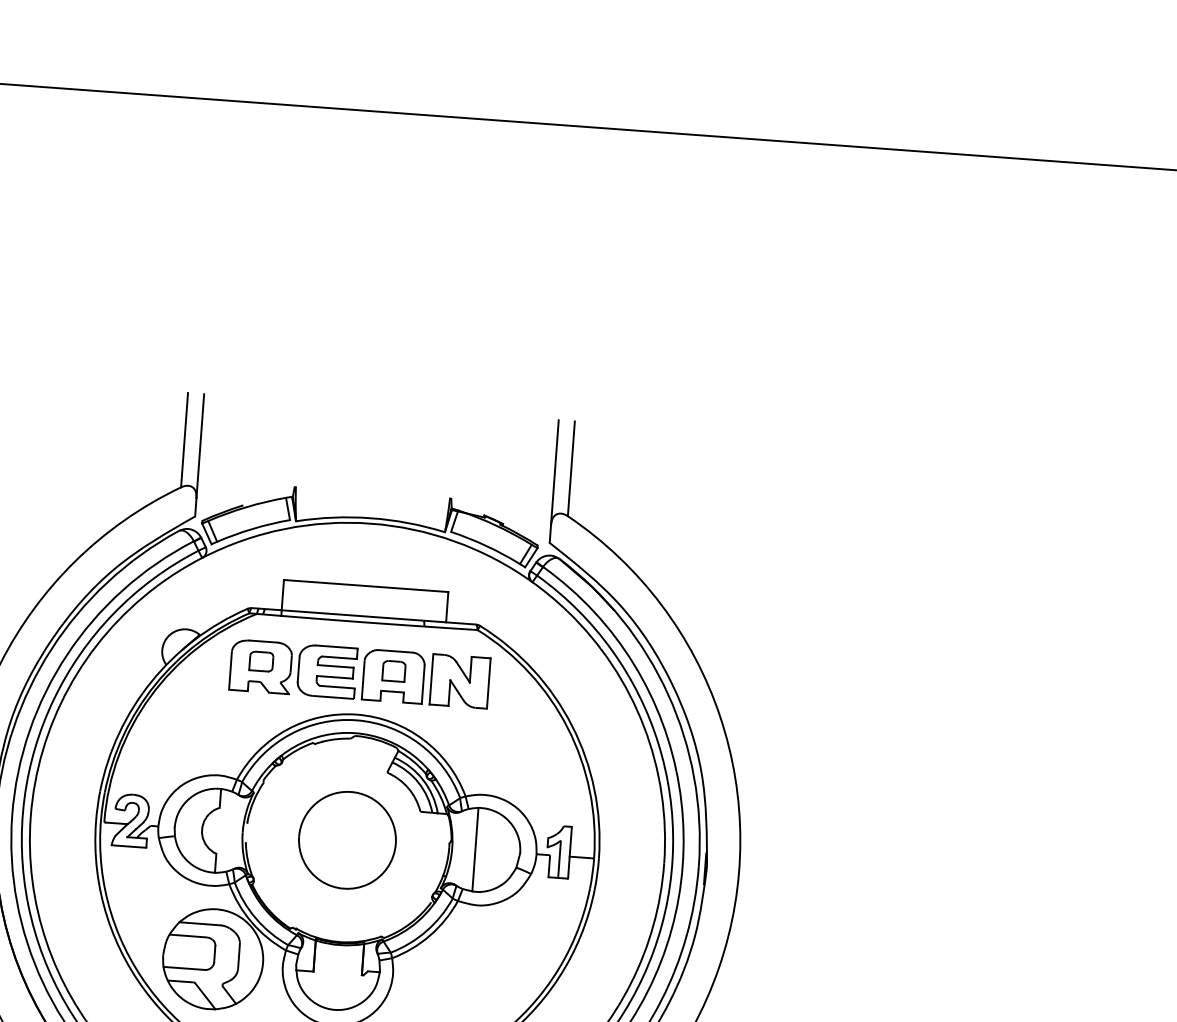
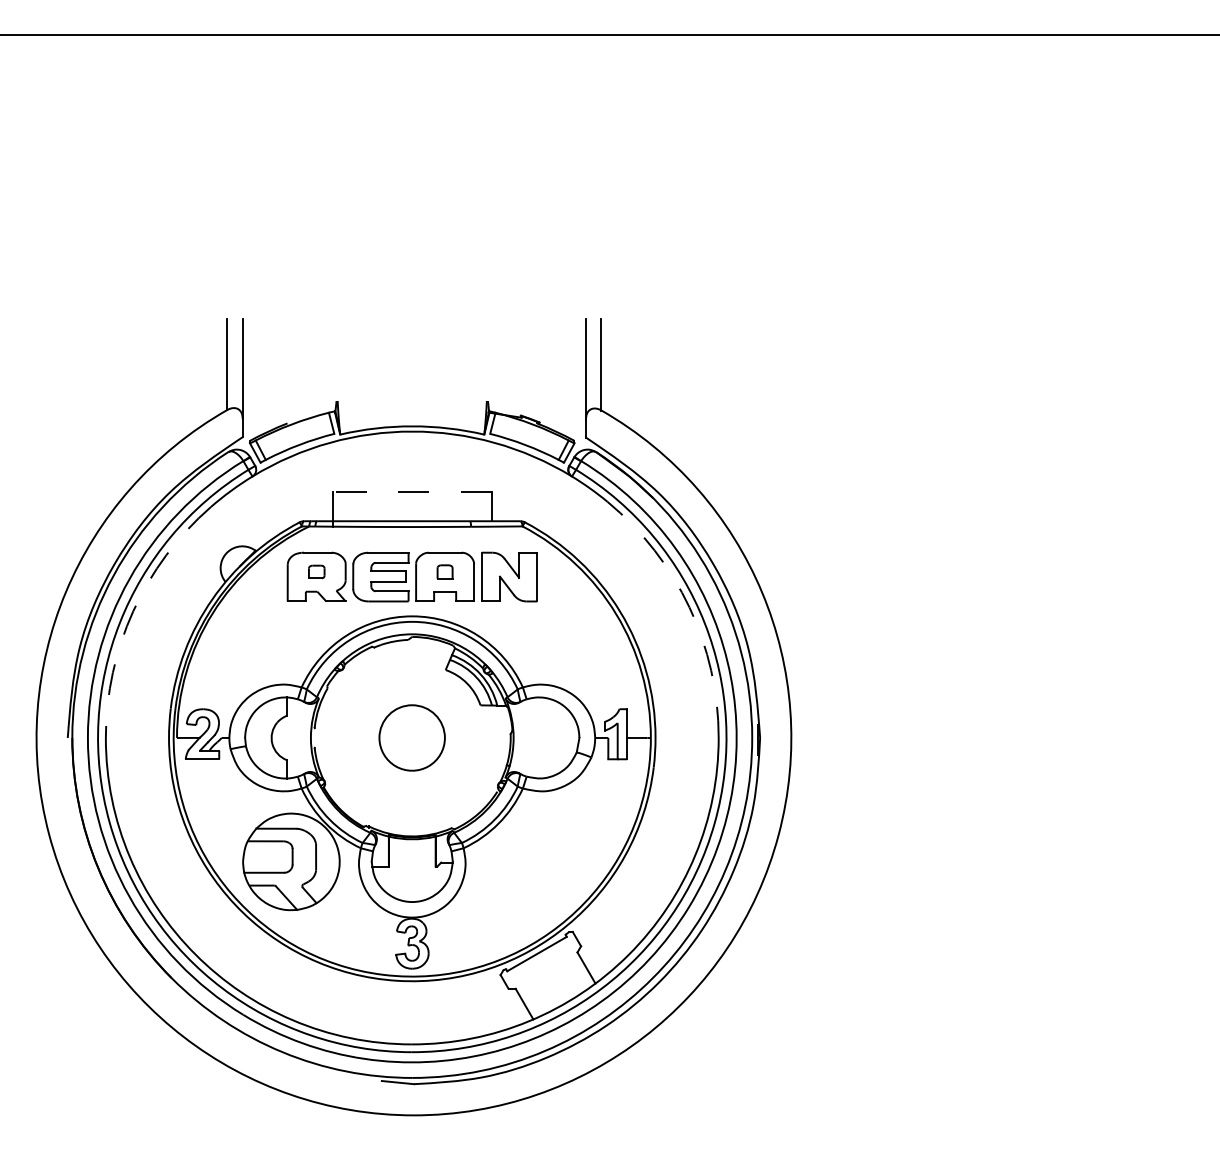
line: (366, 585) -> (412, 491), solid -> dashed
part: (261, 660) -> (316, 571), size x0.7
part: (393, 670) -> (444, 571), size x0.7
arc: (68, 688) -> (133, 611), solid -> dashed
arc: (643, 726) -> (689, 607), solid -> dashed
part: (346, 839) -> (411, 737), size x0.7
line: (475, 849) -> (536, 737), removed

